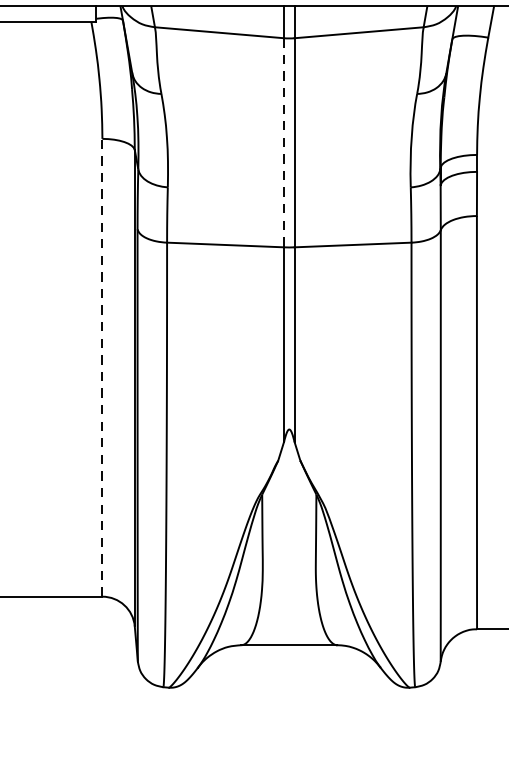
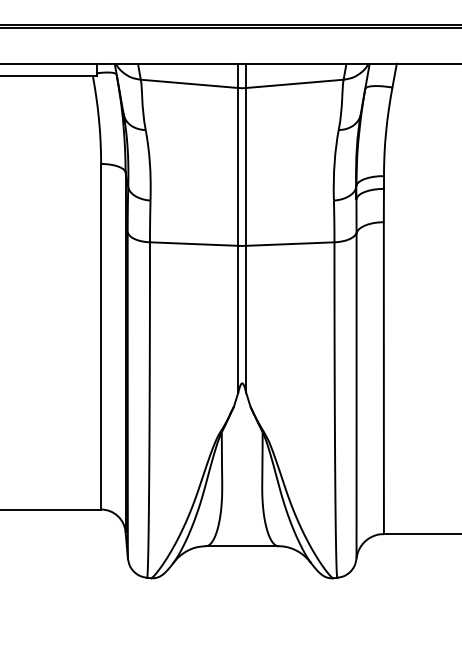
line: (284, 142) -> (238, 166), dashed -> solid
line: (102, 367) -> (101, 336), dashed -> solid

